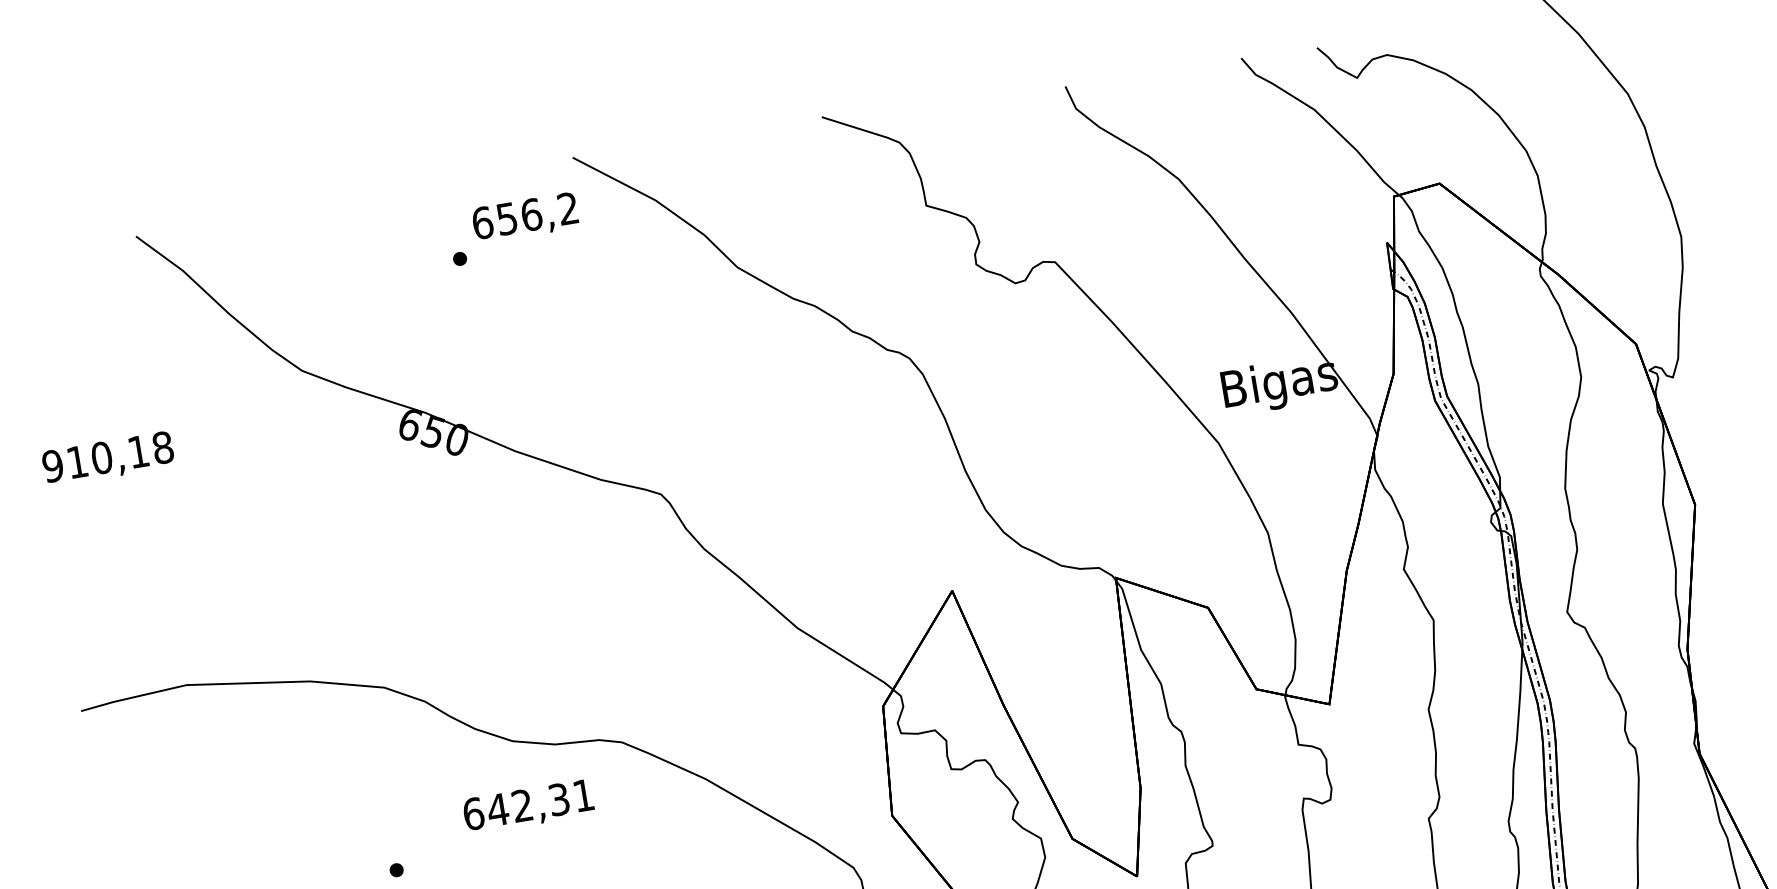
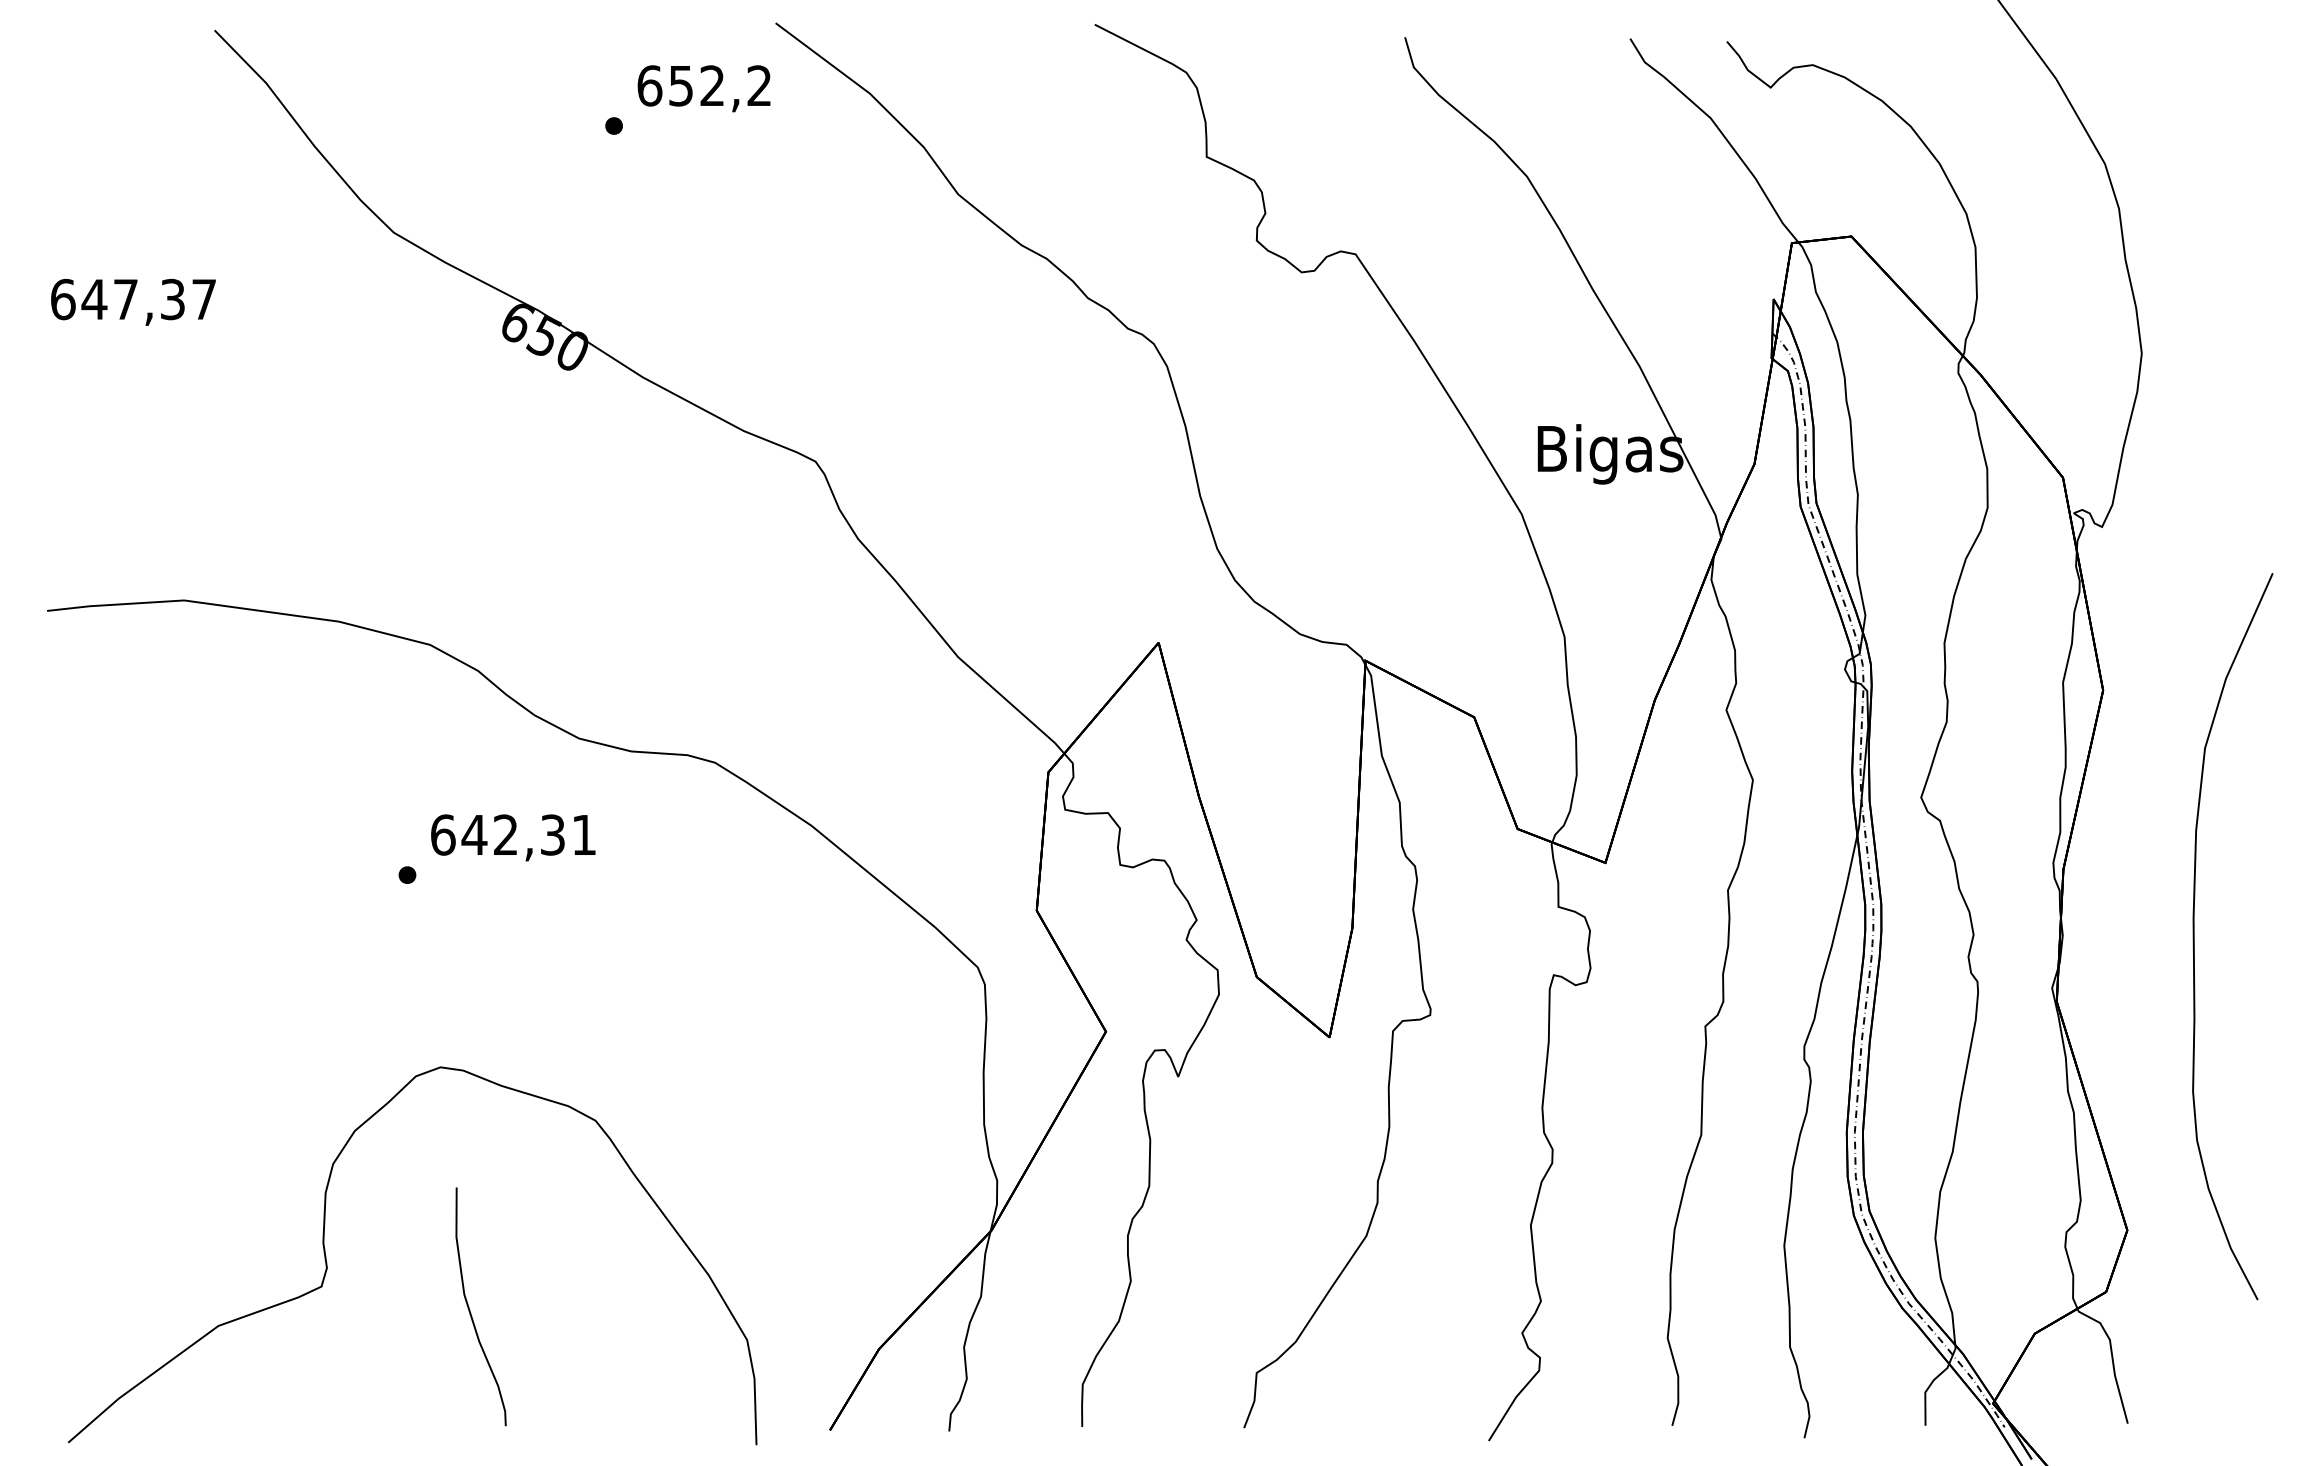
text: (531, 214) -> (712, 85), 656,2 -> 652,2
text: (107, 456) -> (133, 299), 910,18 -> 647,37
text: (528, 806) -> (513, 837), moved

